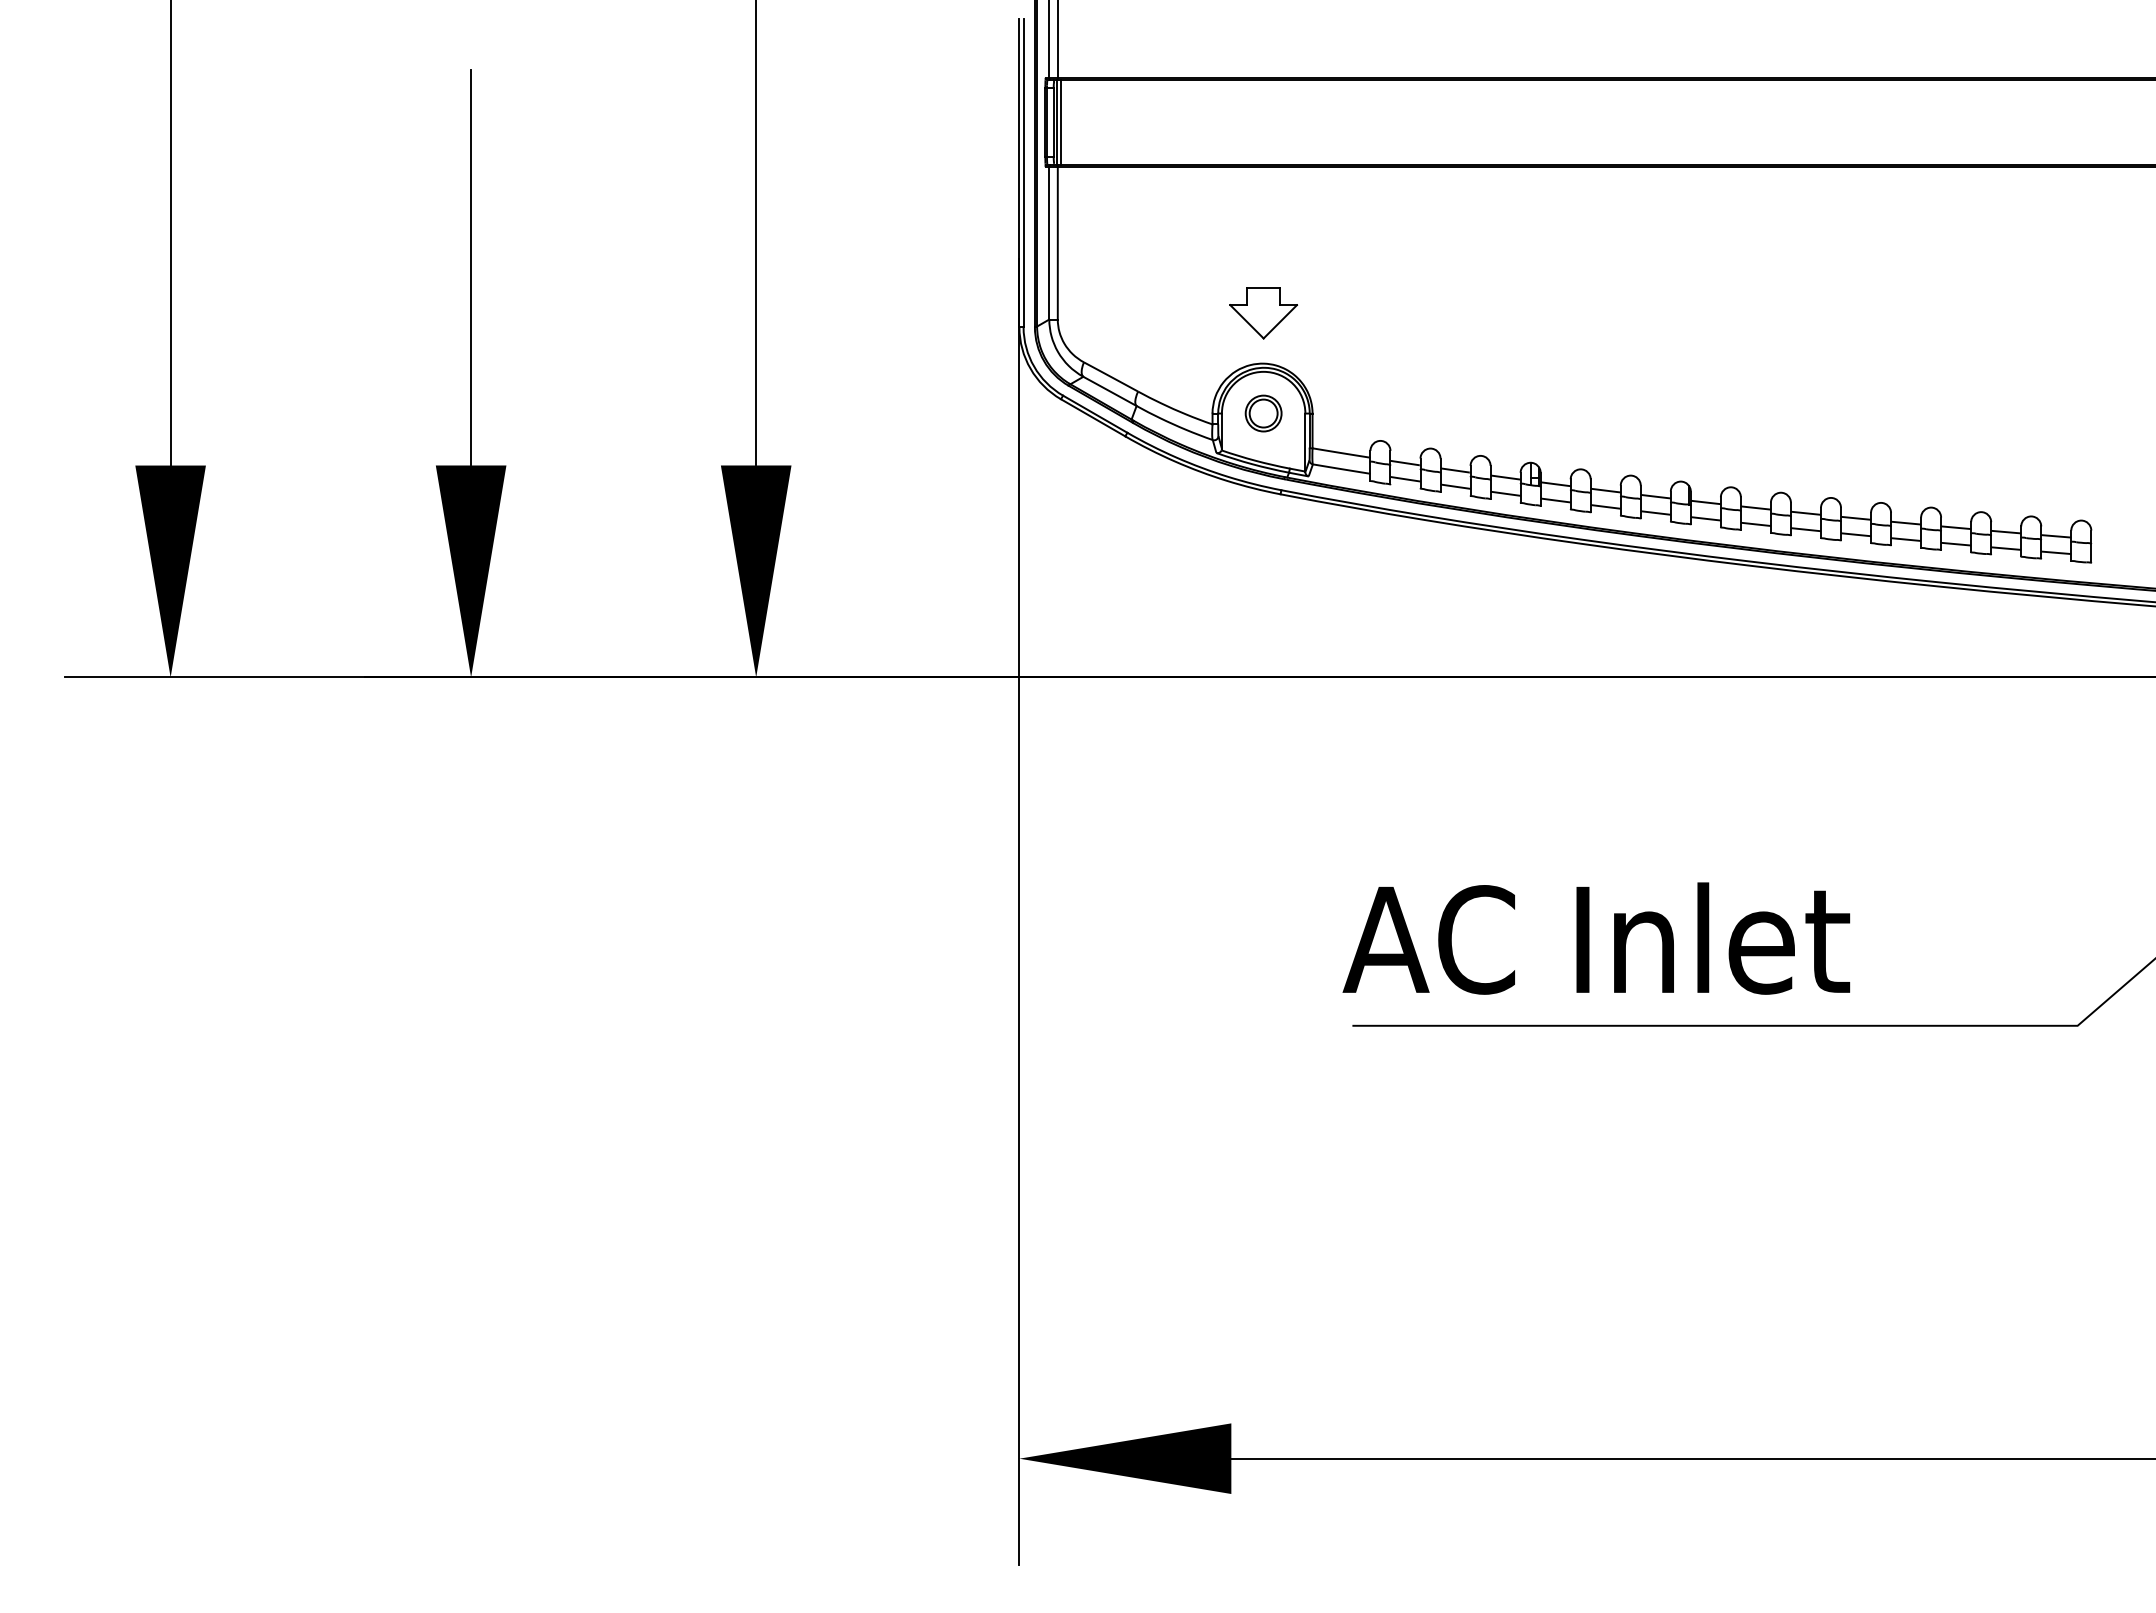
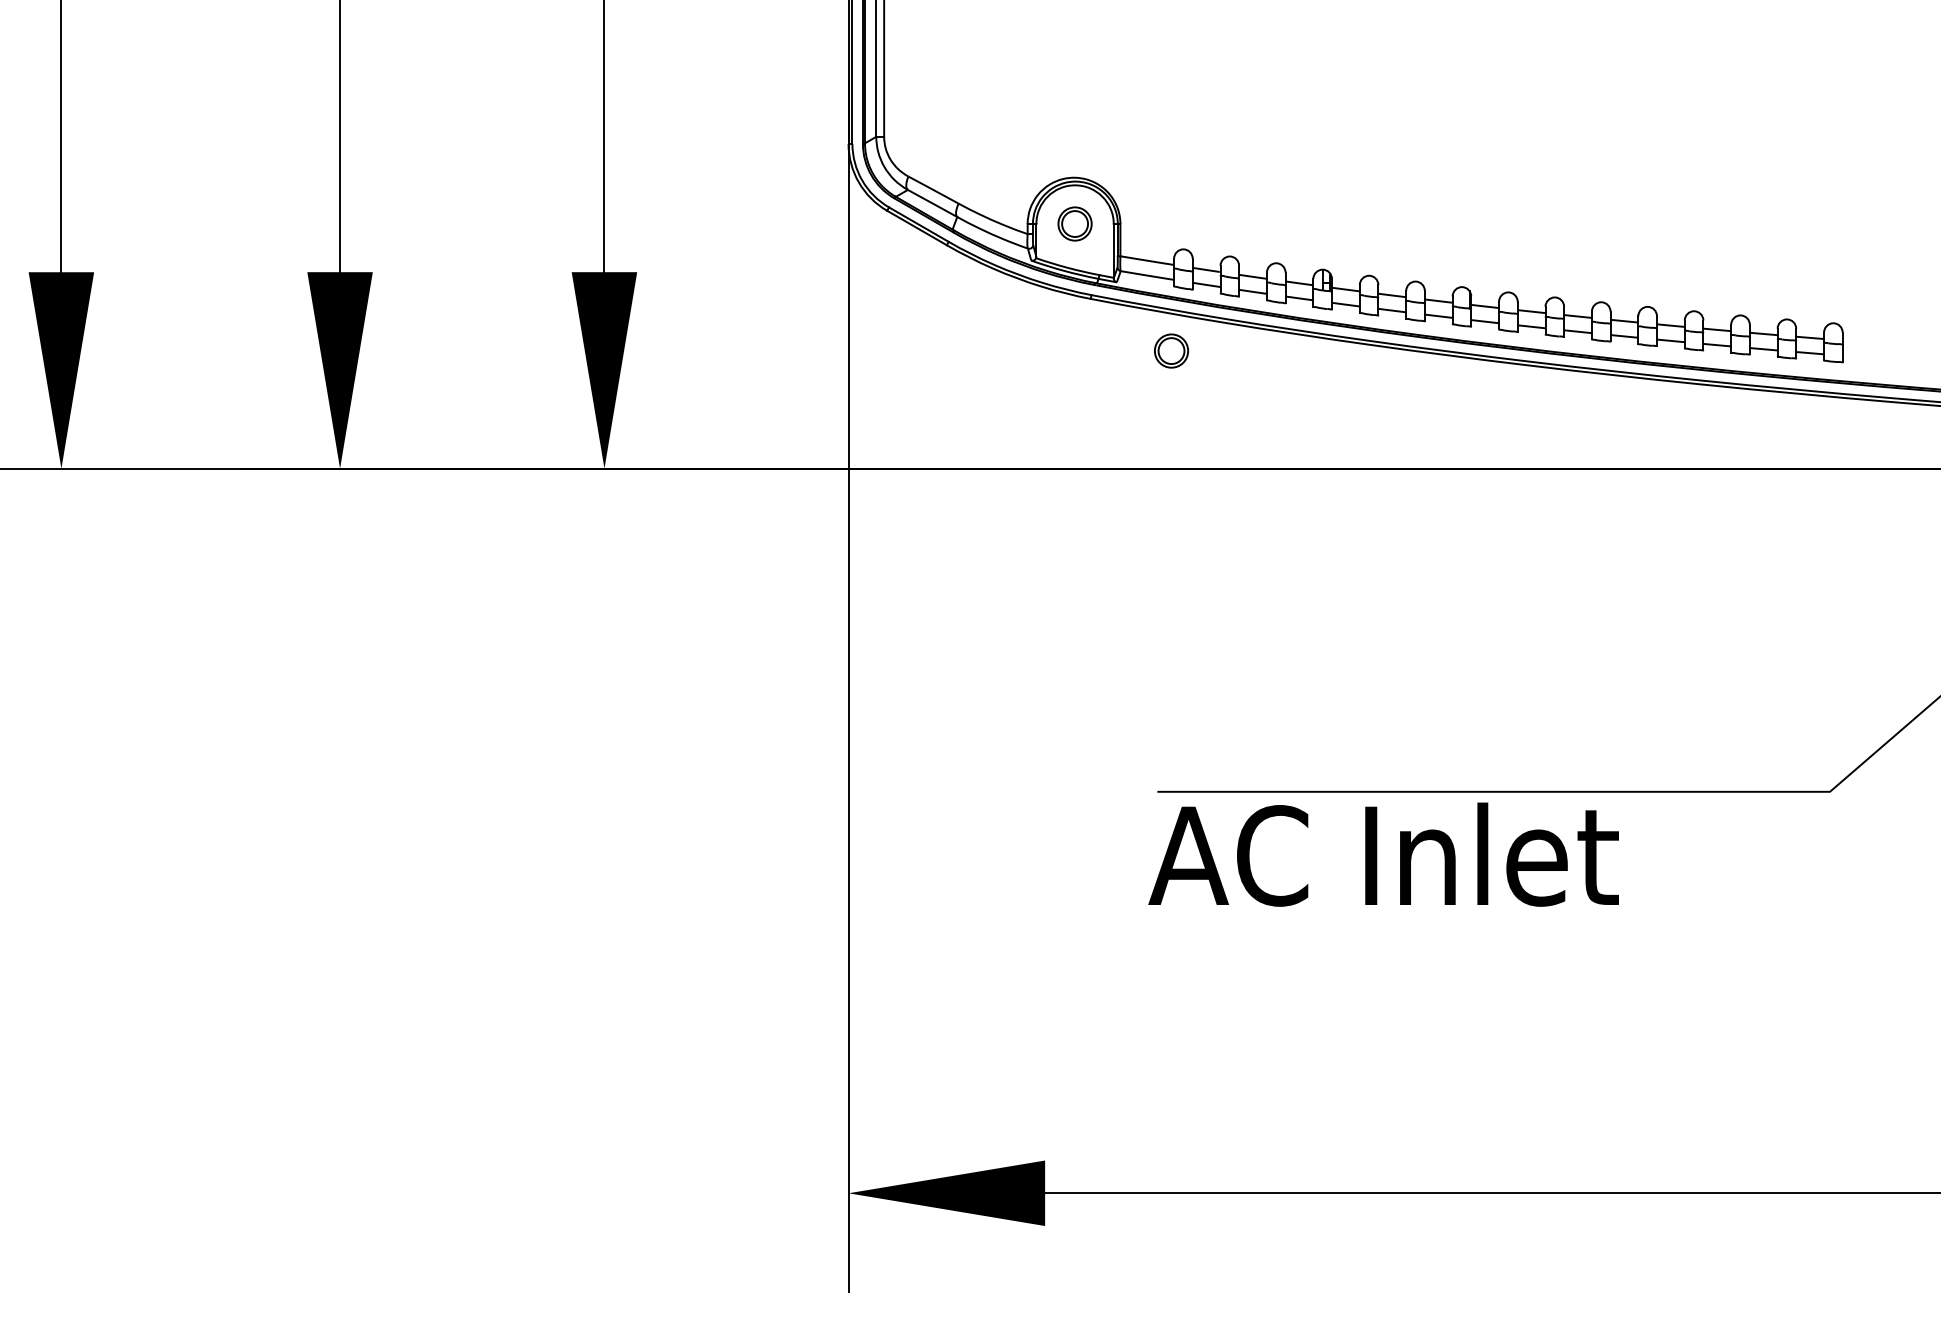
part: (1263, 313) -> (1074, 131), removed
part: (1367, 550) -> (1171, 351), added
text: (1596, 938) -> (1383, 854), moved

